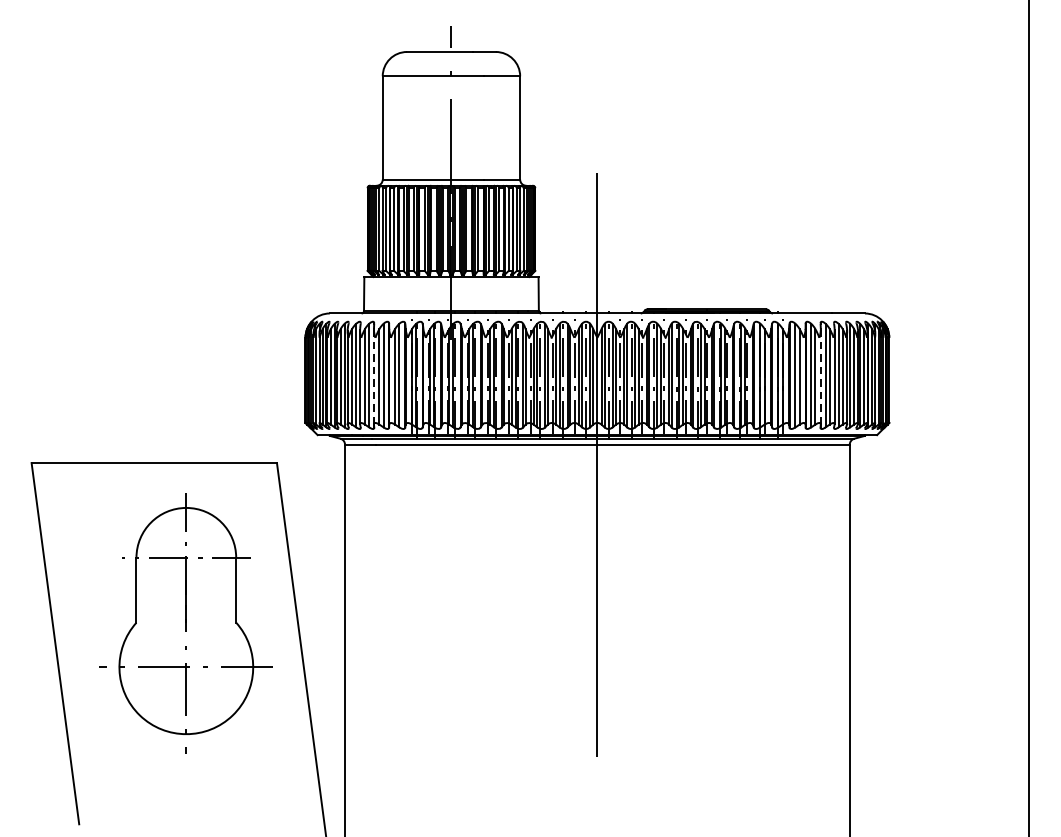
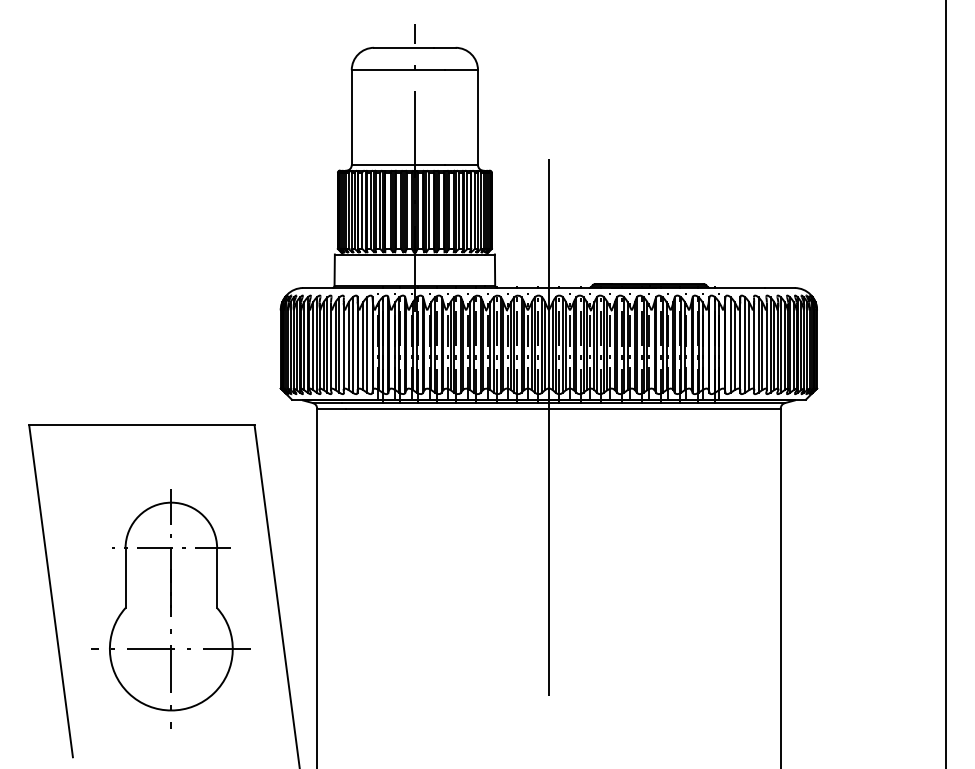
line: (373, 377) -> (343, 346), dashed -> solid
line: (821, 377) -> (754, 346), dashed -> solid
part: (185, 623) -> (170, 608), moved

